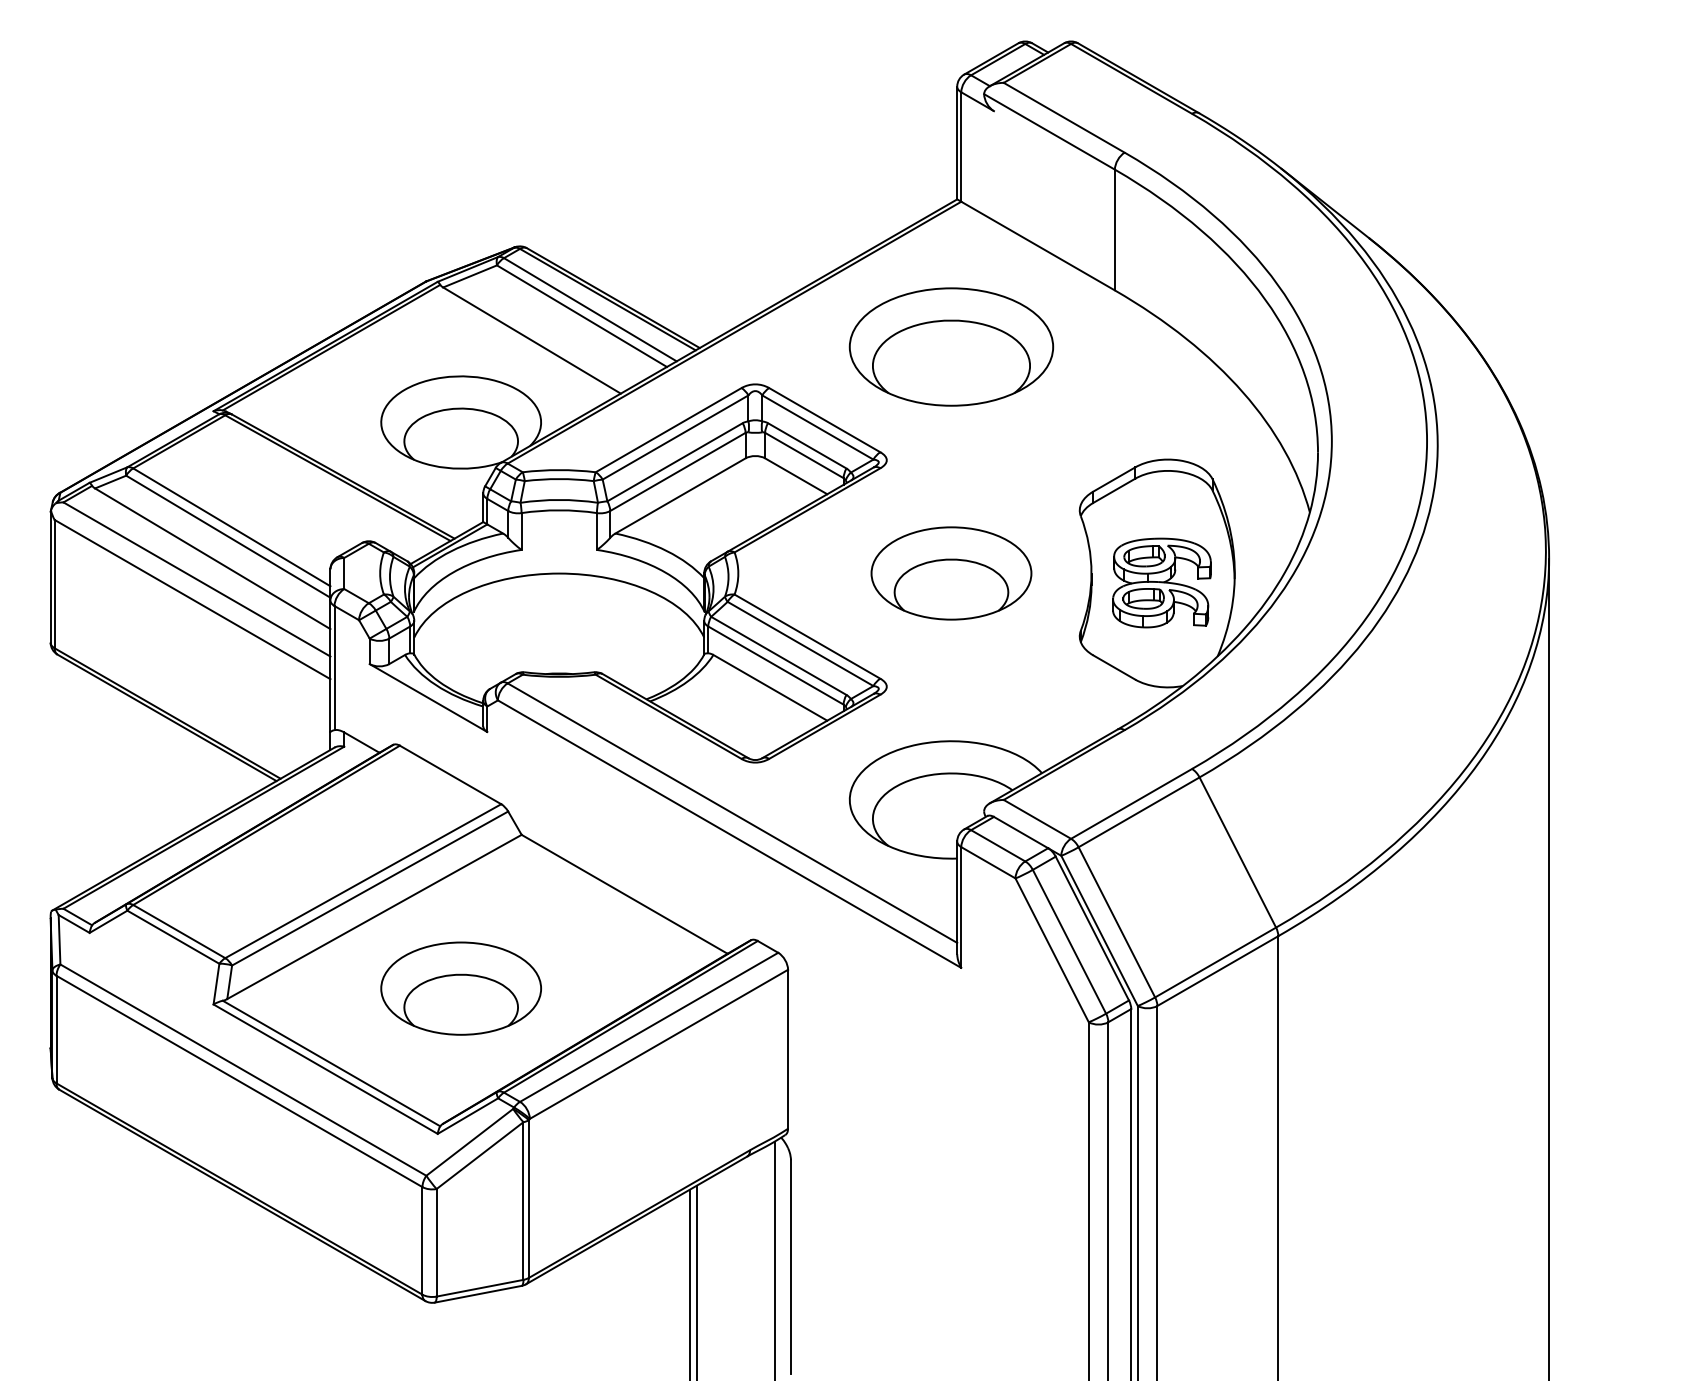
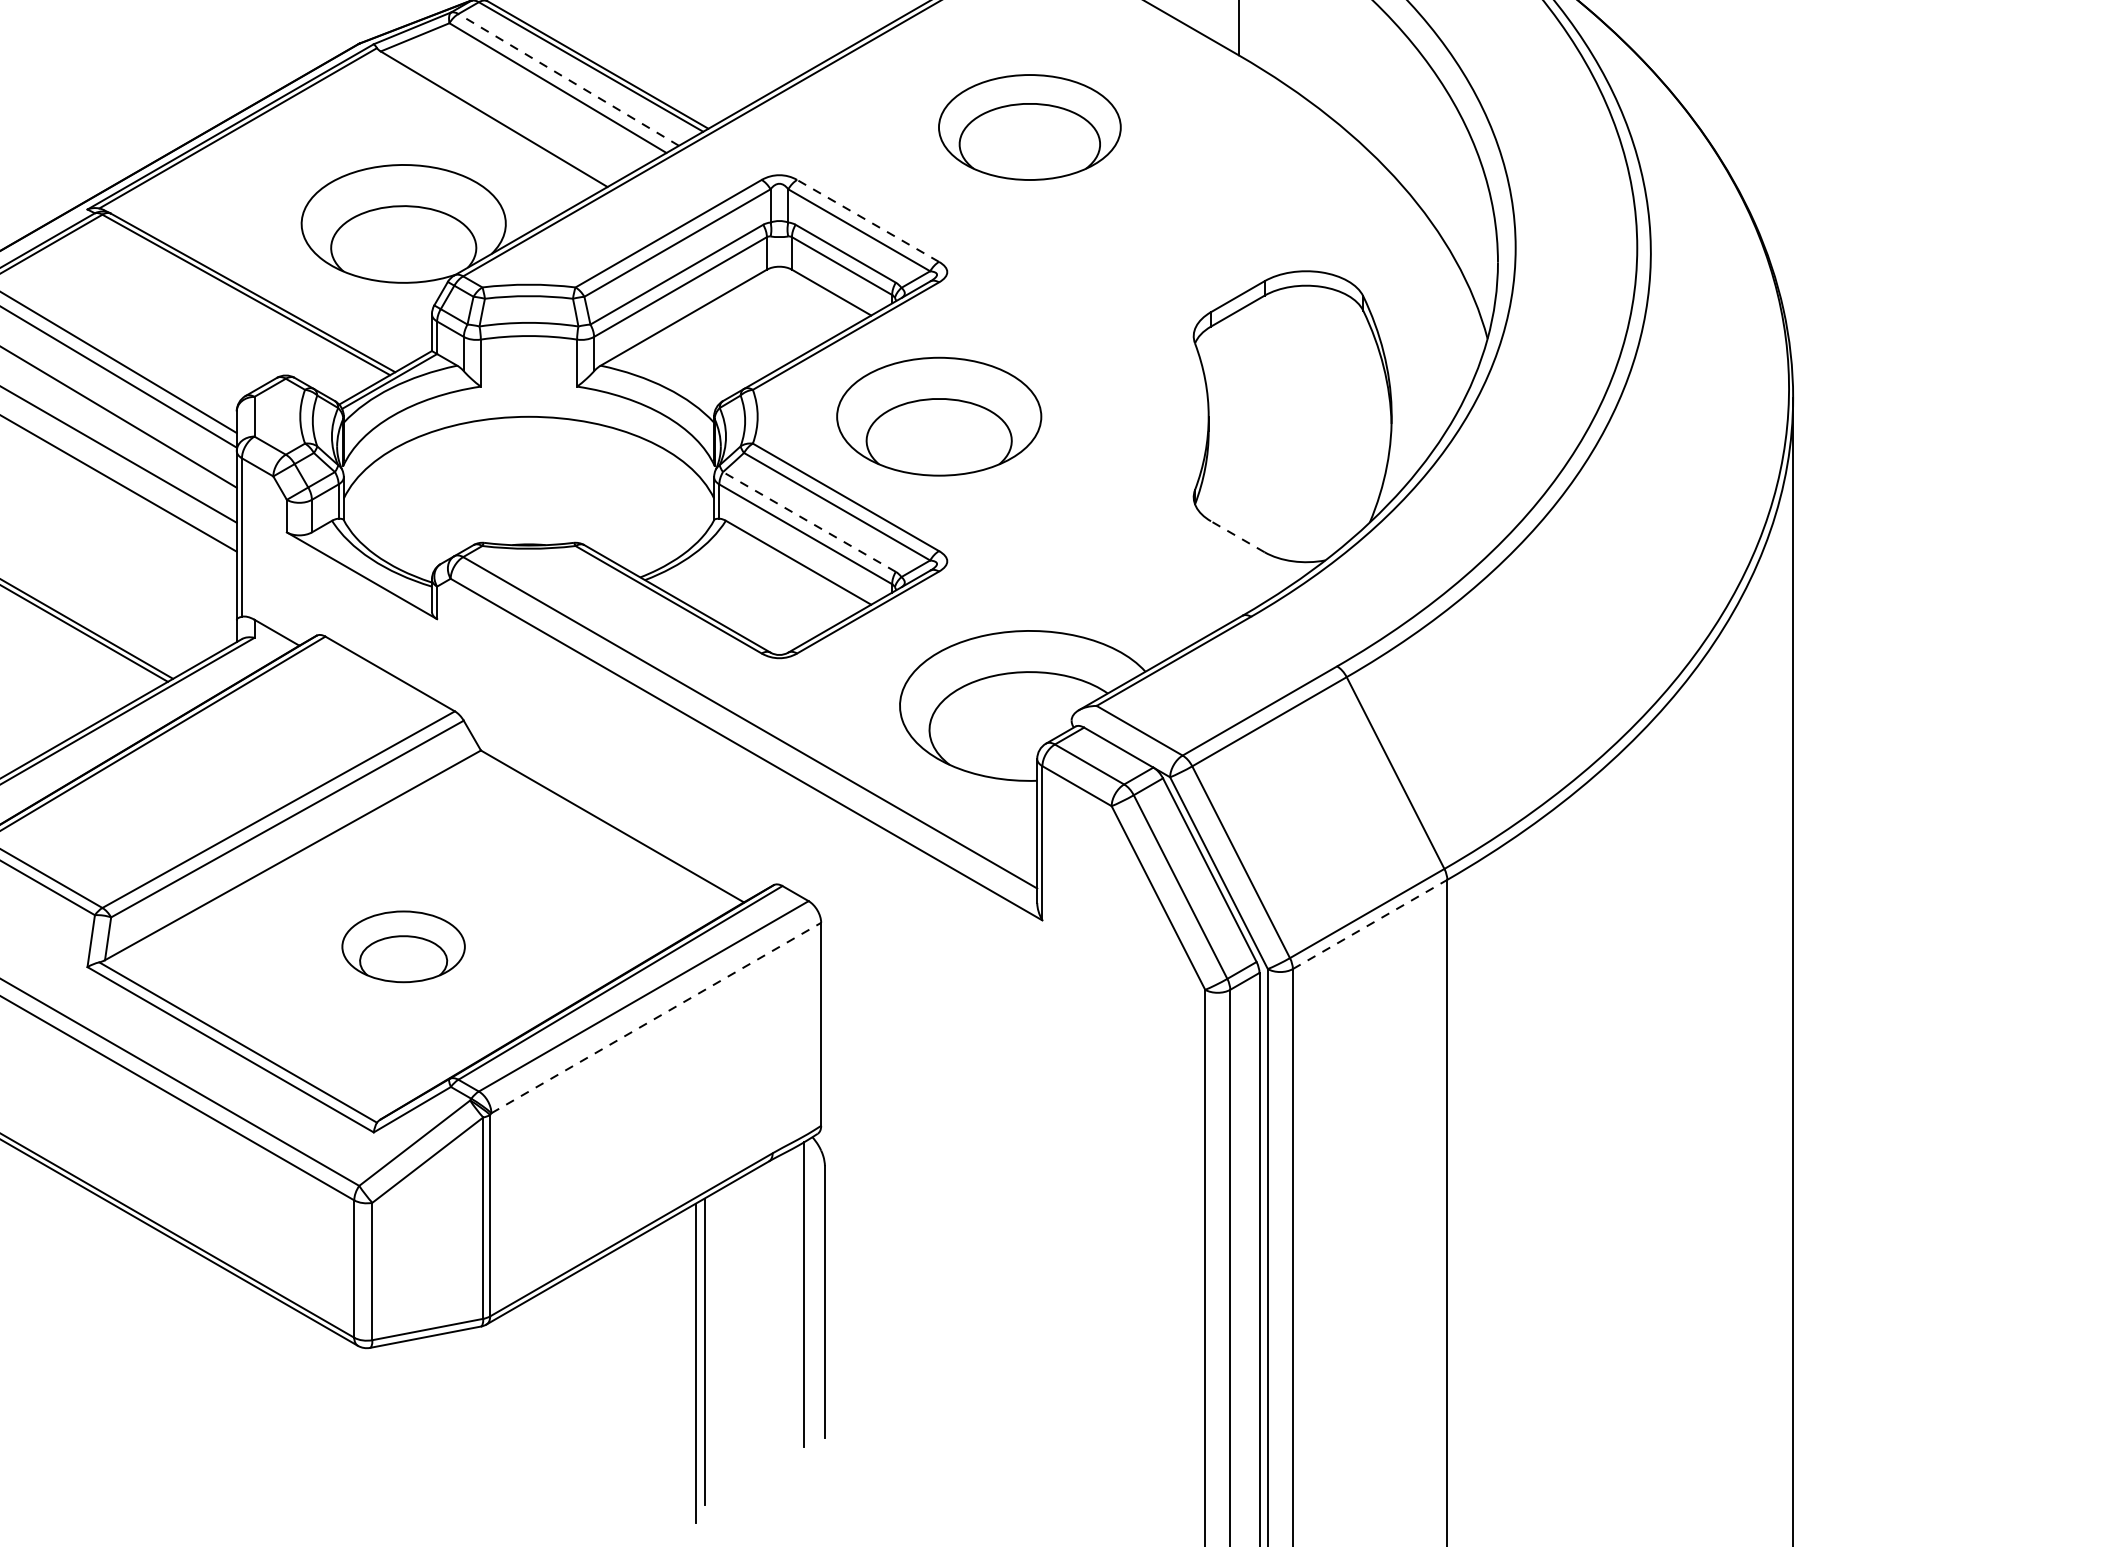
line: (590, 309) -> (568, 79), solid -> dashed
part: (951, 346) -> (1029, 126), size x0.7
line: (824, 419) -> (867, 220), solid -> dashed
part: (951, 573) -> (939, 416), moved
part: (1161, 582) -> (1298, 428), removed
line: (778, 655) -> (808, 521), solid -> dashed
line: (1113, 667) -> (1236, 536), solid -> dashed
line: (1217, 971) -> (1369, 925), solid -> dashed
part: (460, 988) -> (402, 946), size x0.6
line: (659, 1044) -> (656, 1018), solid -> dashed

